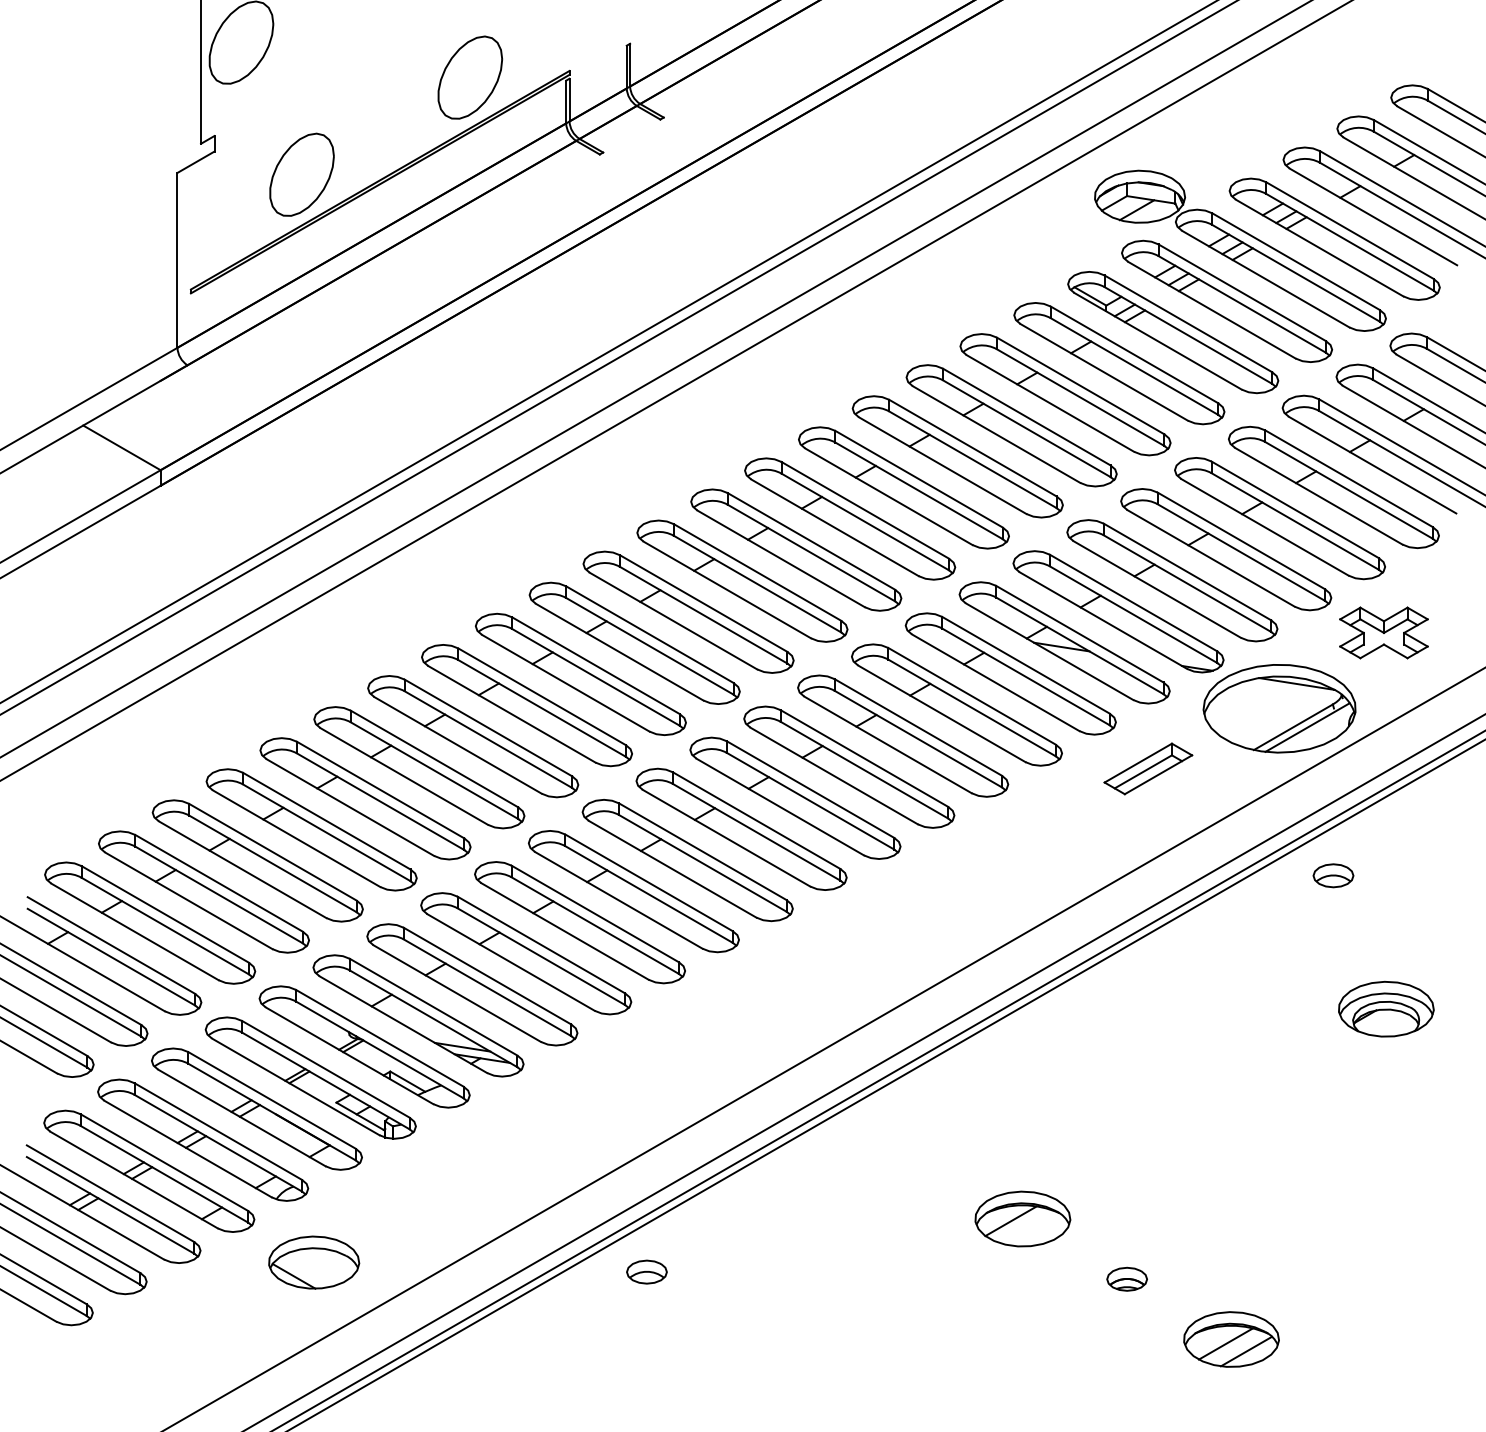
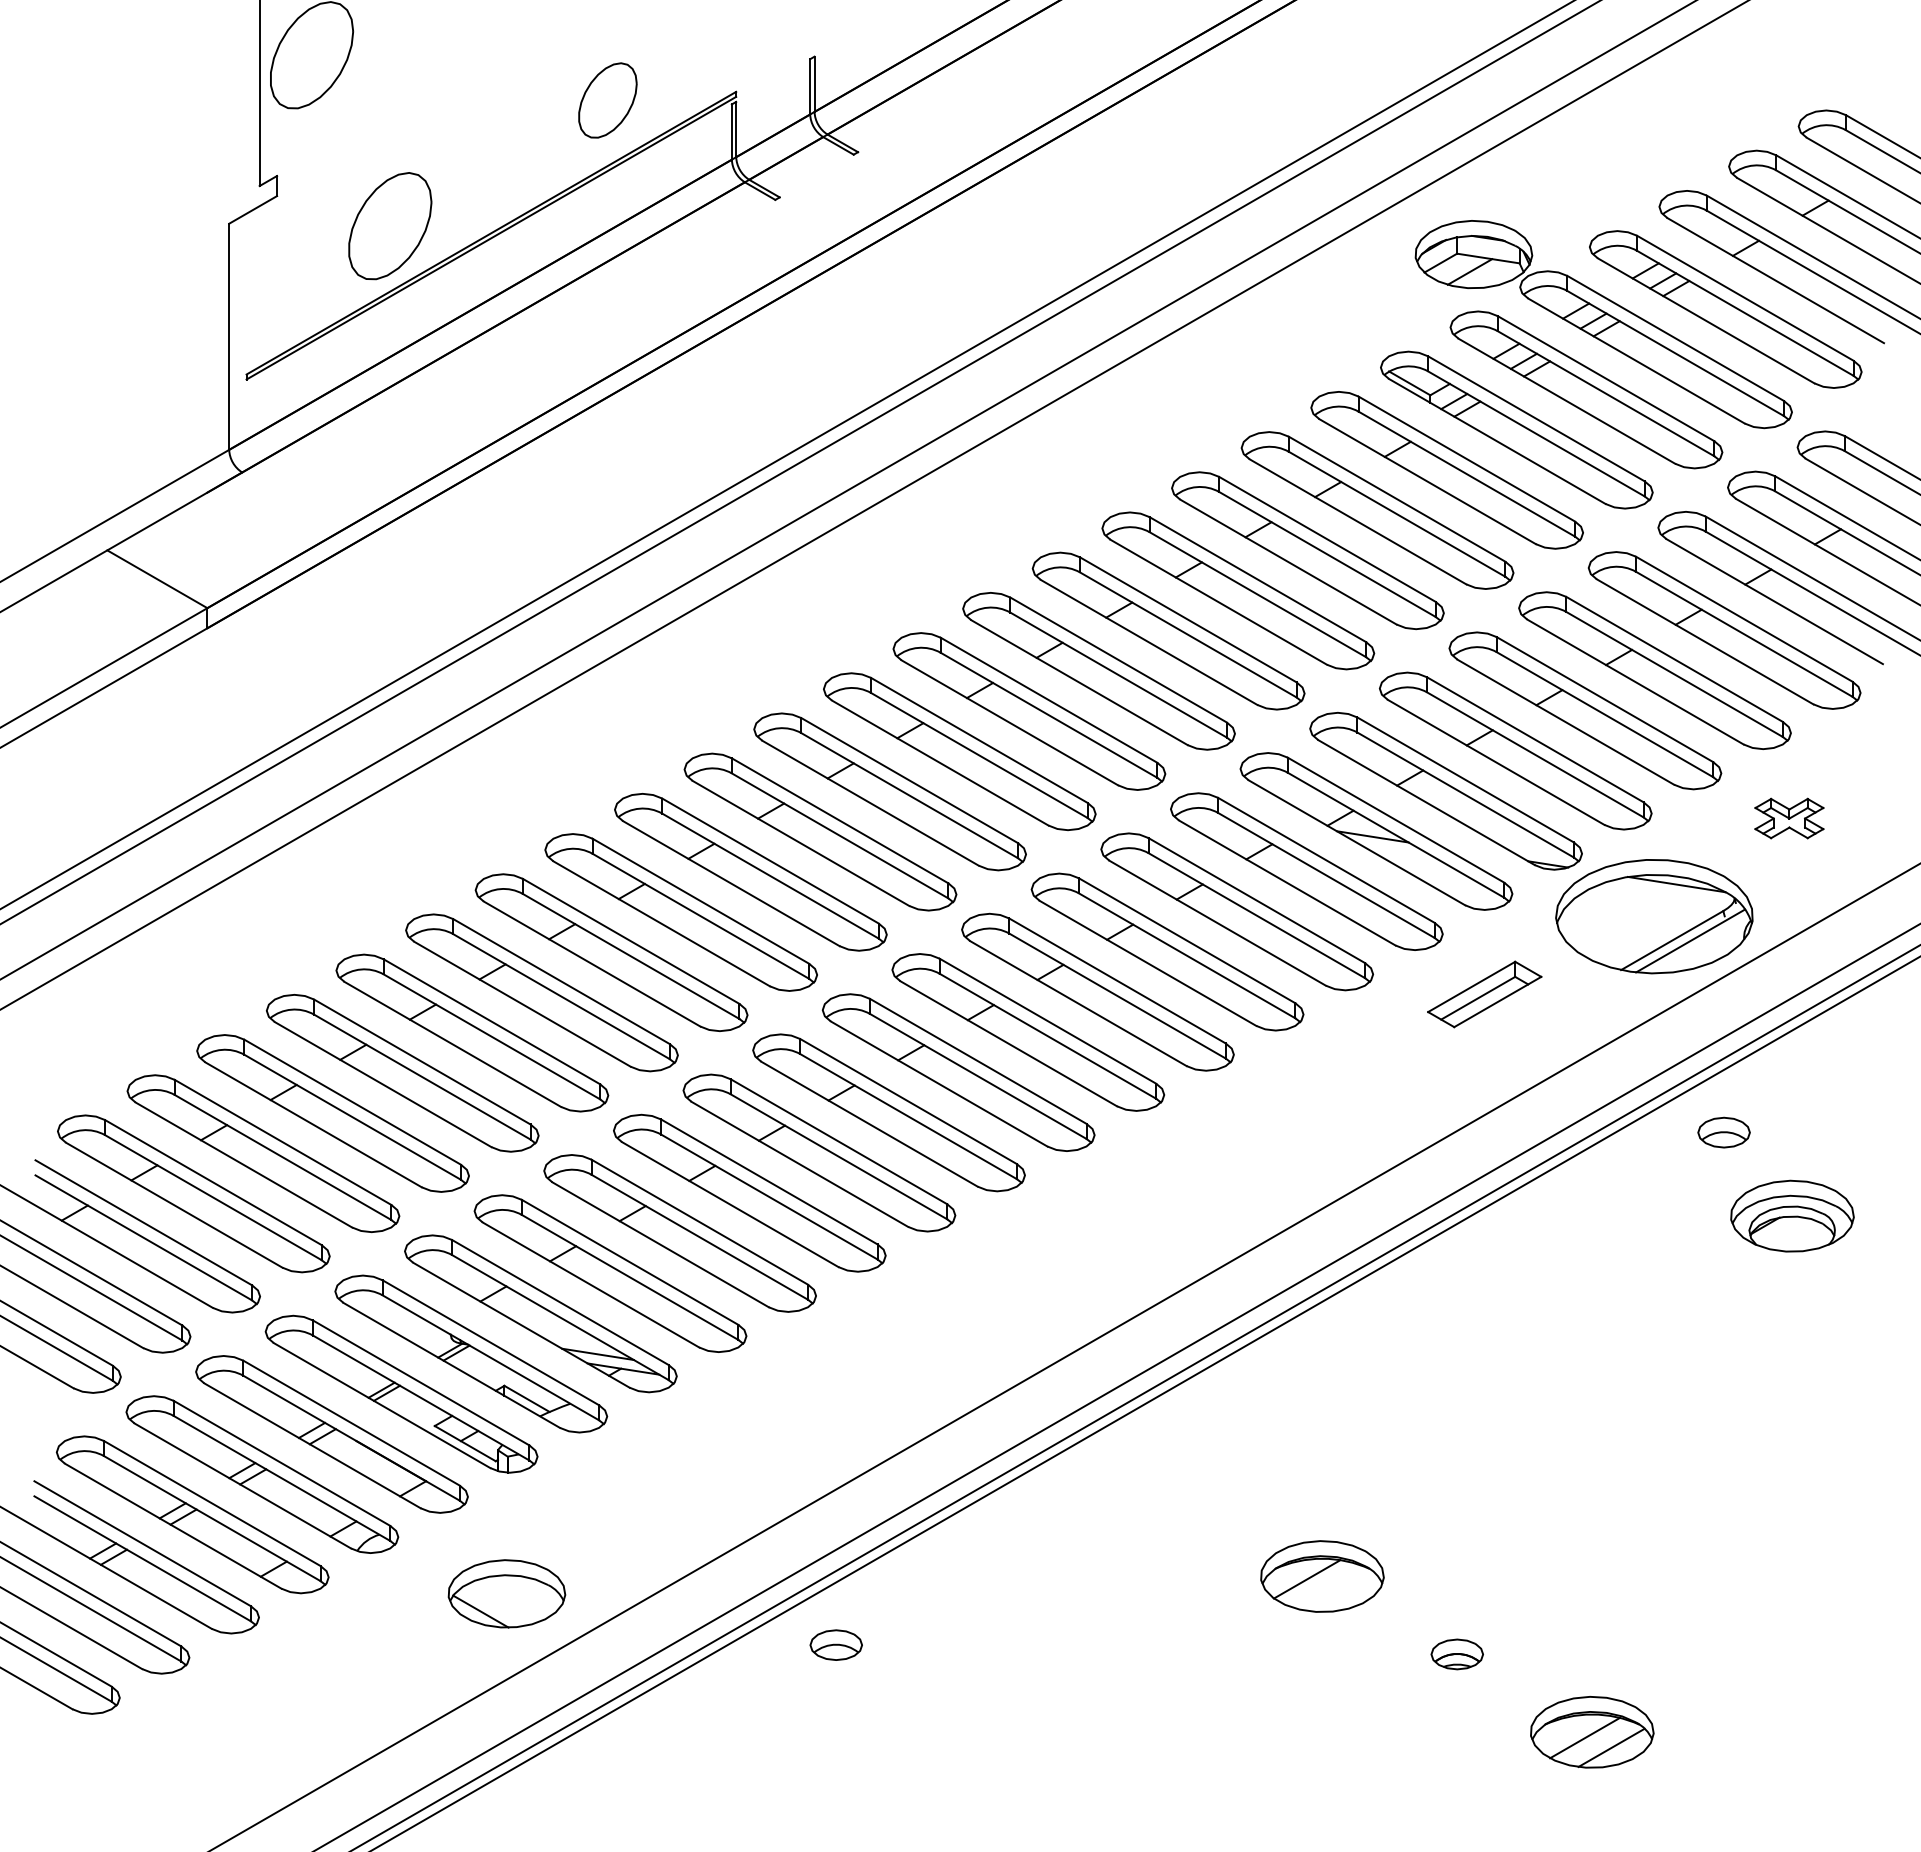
part: (470, 77) -> (607, 100), size x0.7
part: (1384, 632) -> (1789, 818), size x0.6
part: (1386, 1008) -> (1792, 1215), moved
part: (313, 1262) -> (506, 1593), moved

